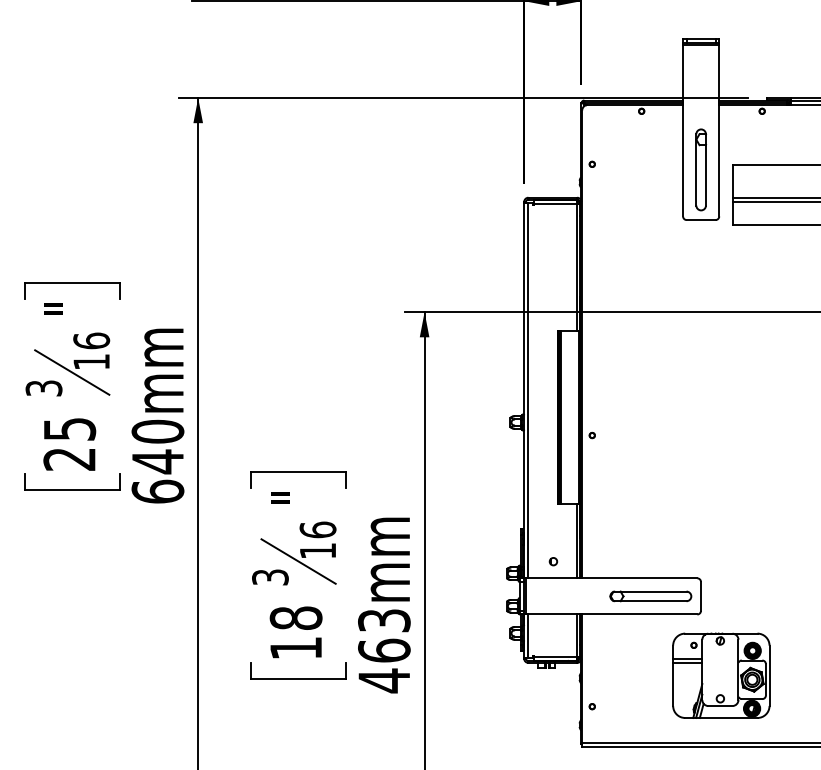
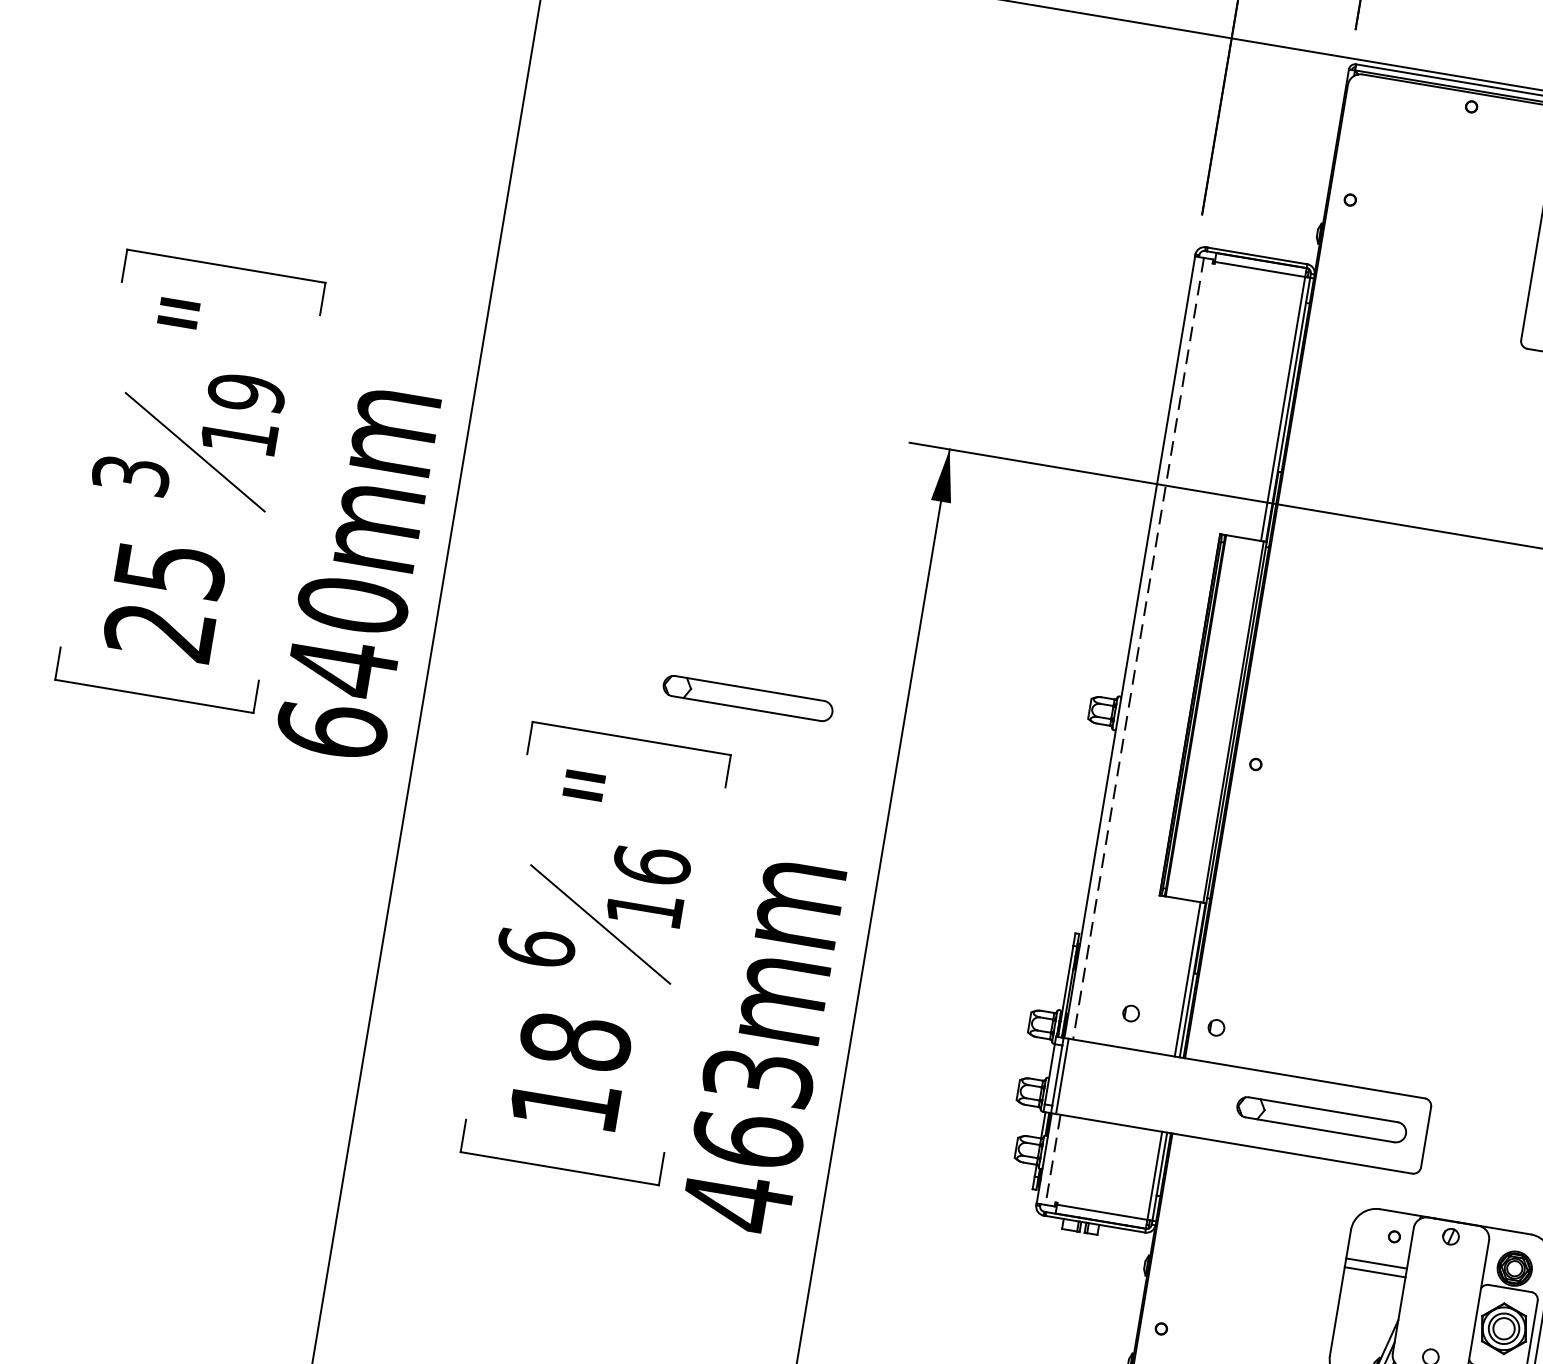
text: (91, 340) -> (246, 392), 16 -> 19
line: (528, 390) -> (1138, 648), solid -> dashed
part: (349, 444) -> (747, 698), added
part: (594, 561) -> (1216, 1027), added
text: (270, 577) -> (536, 947), 3 -> 6
line: (528, 636) -> (1053, 1160), solid -> dashed

